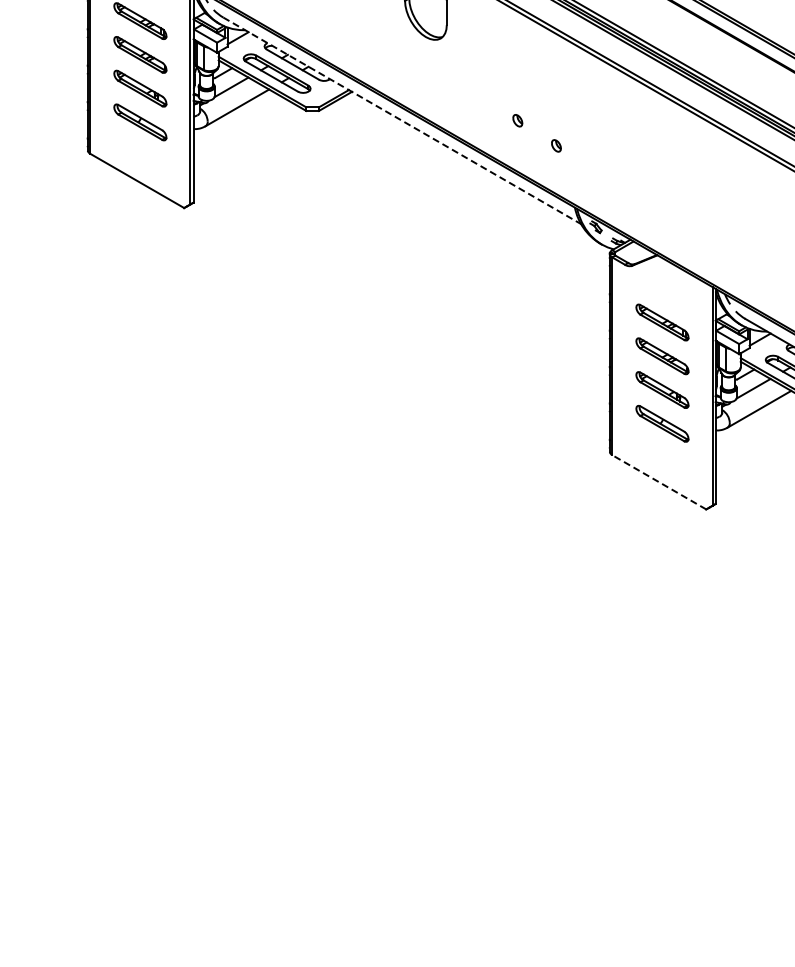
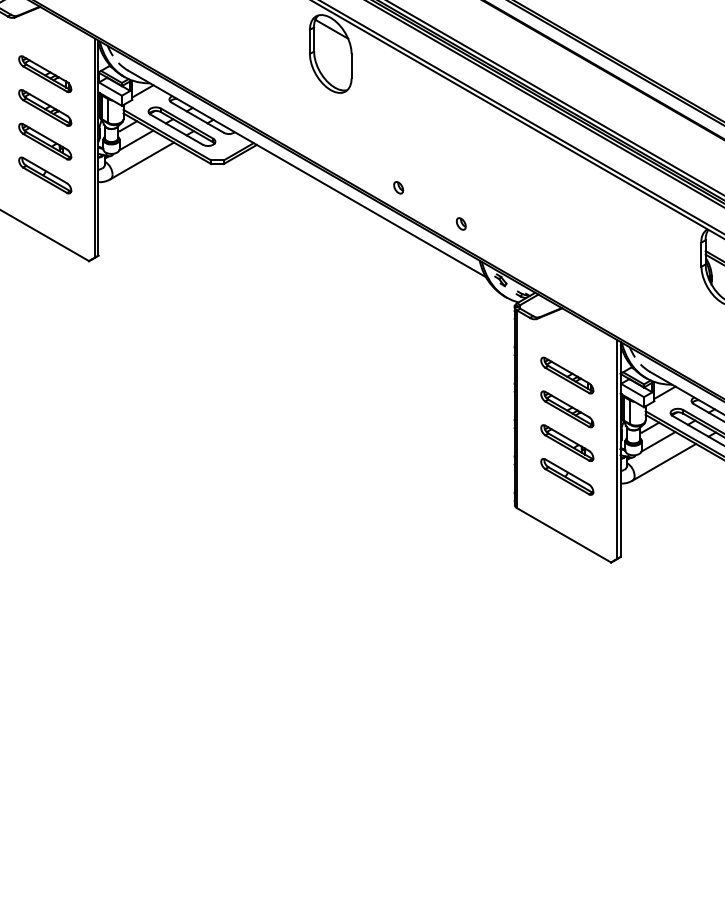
line: (402, 120) -> (307, 173), dashed -> solid
part: (517, 120) -> (398, 187), moved
part: (556, 145) -> (461, 223), moved
line: (658, 482) -> (563, 535), dashed -> solid

